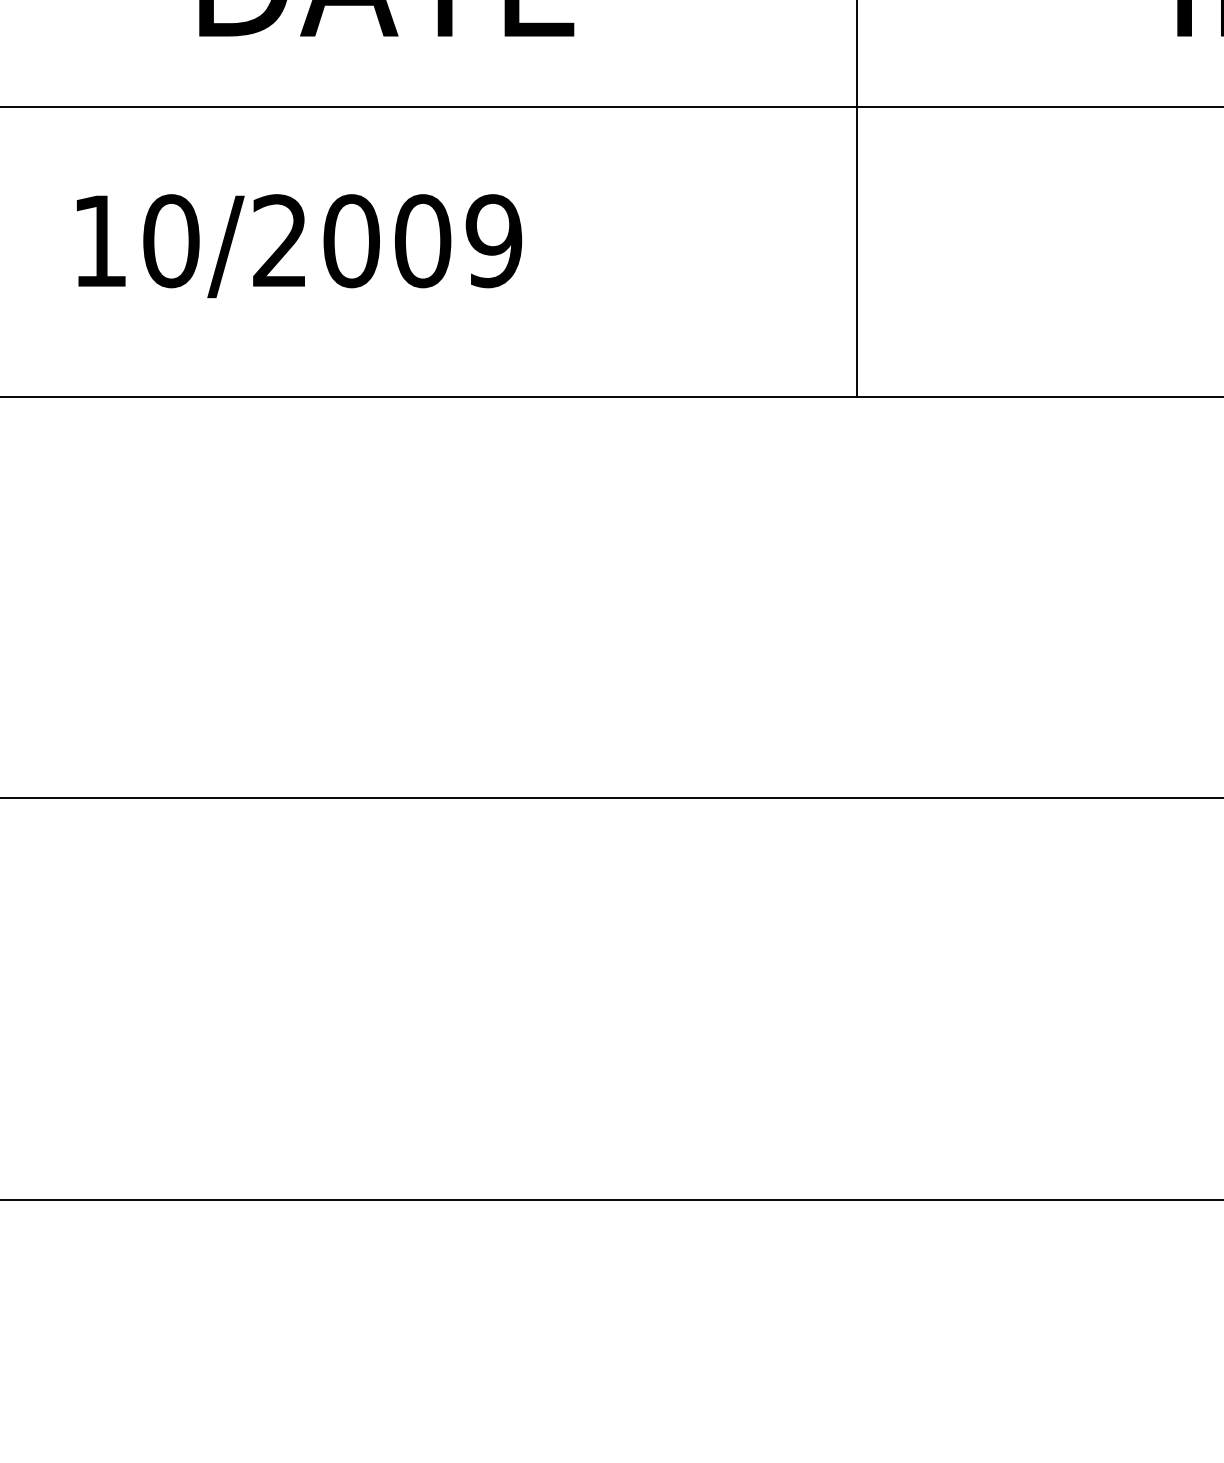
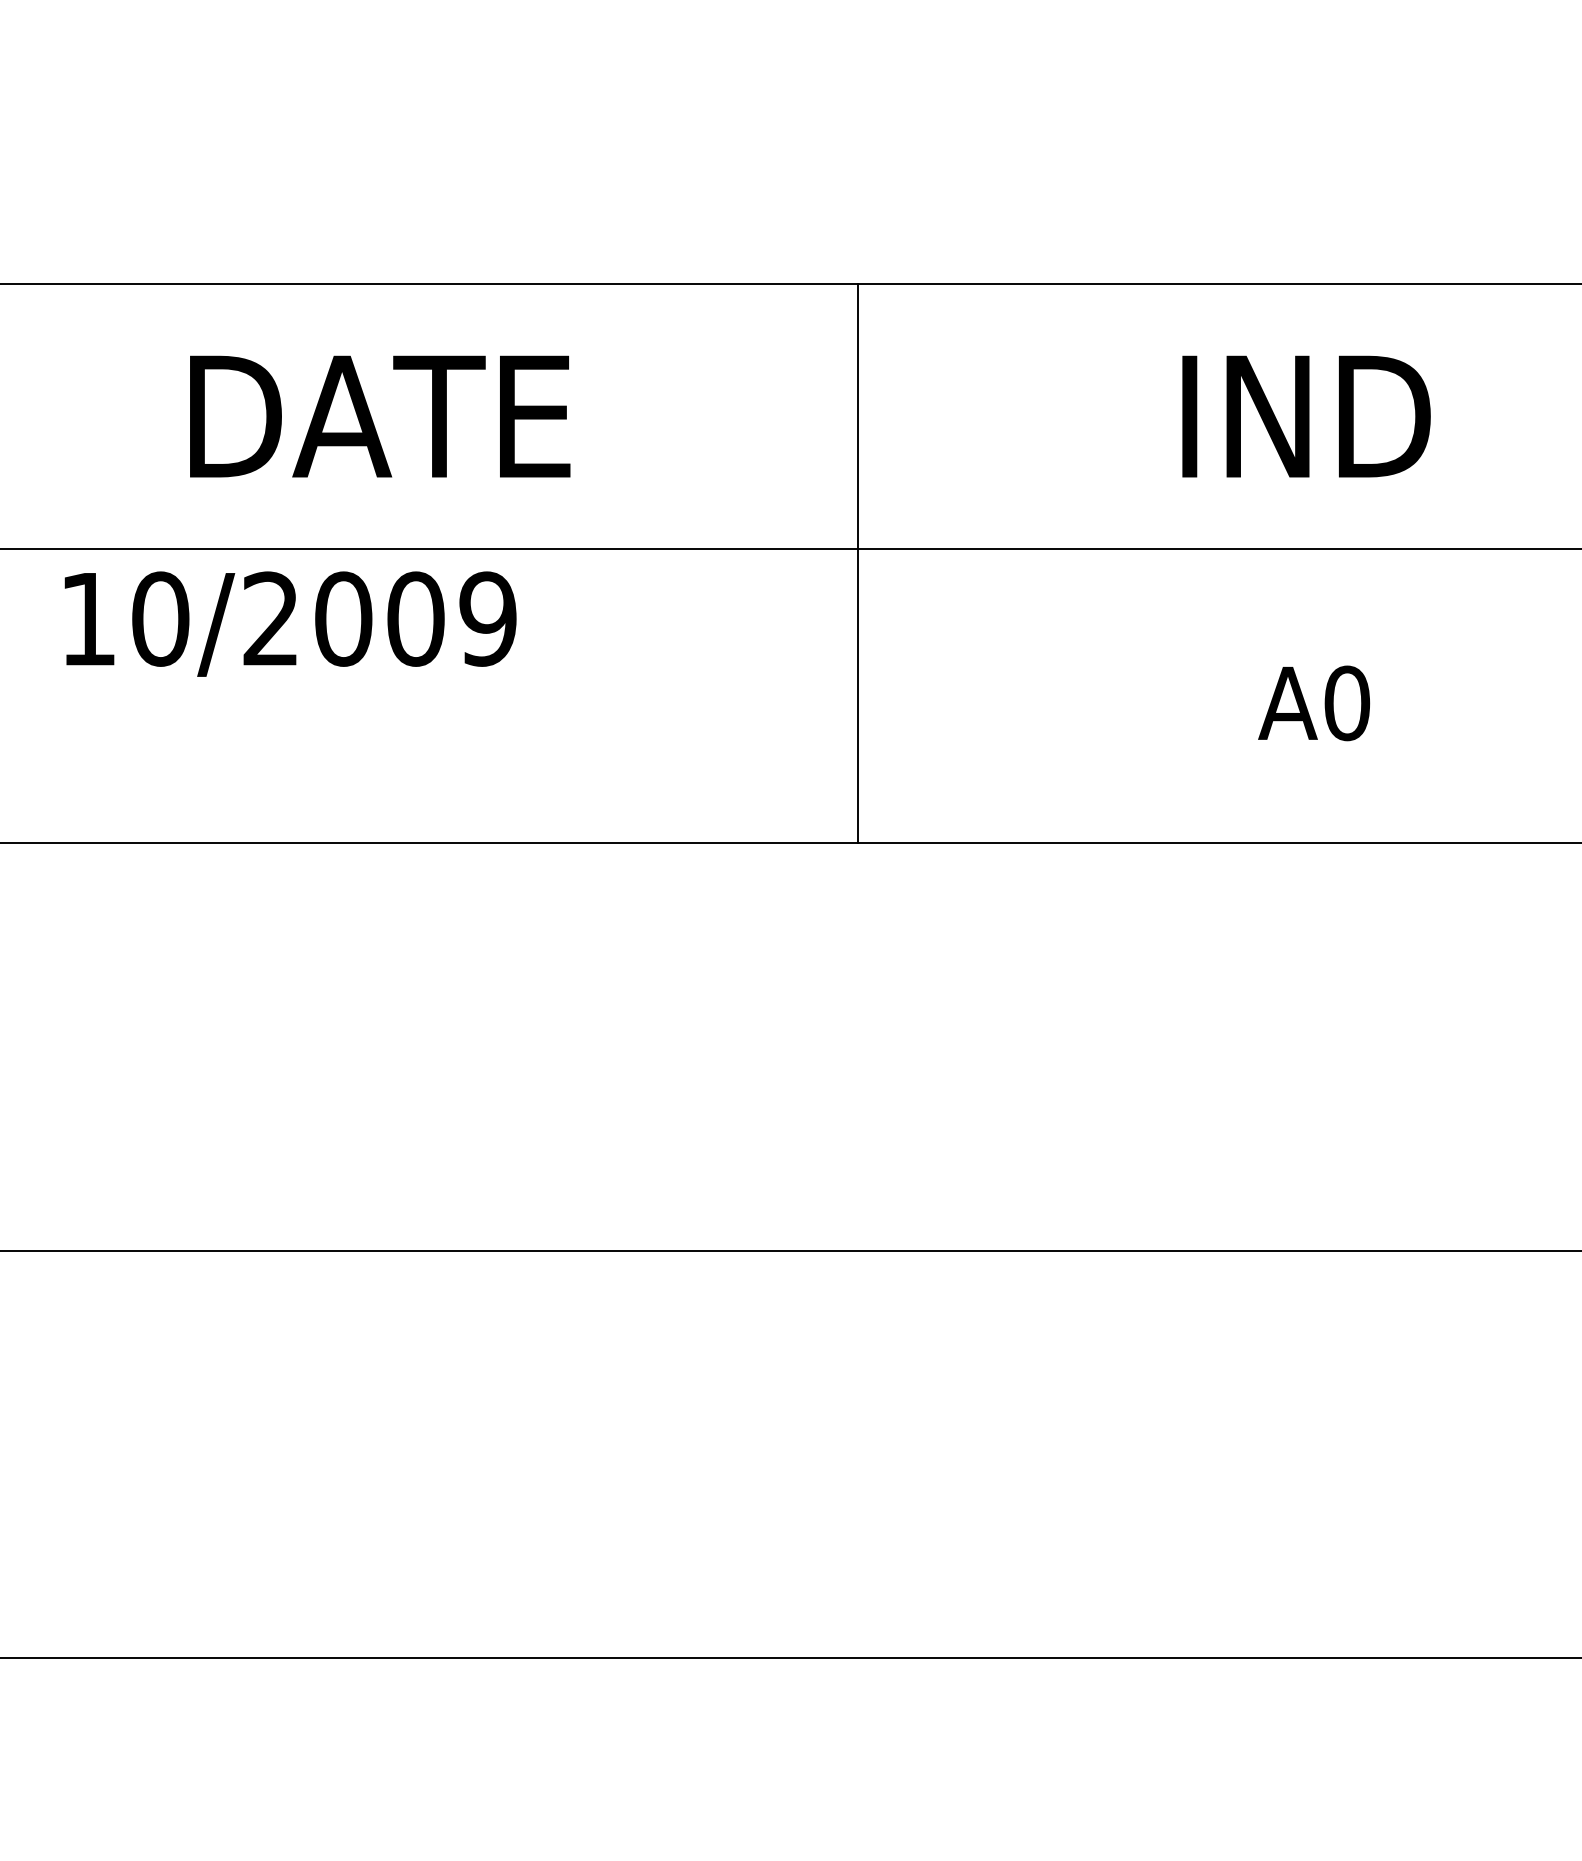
text: (299, 245) -> (290, 623), moved

